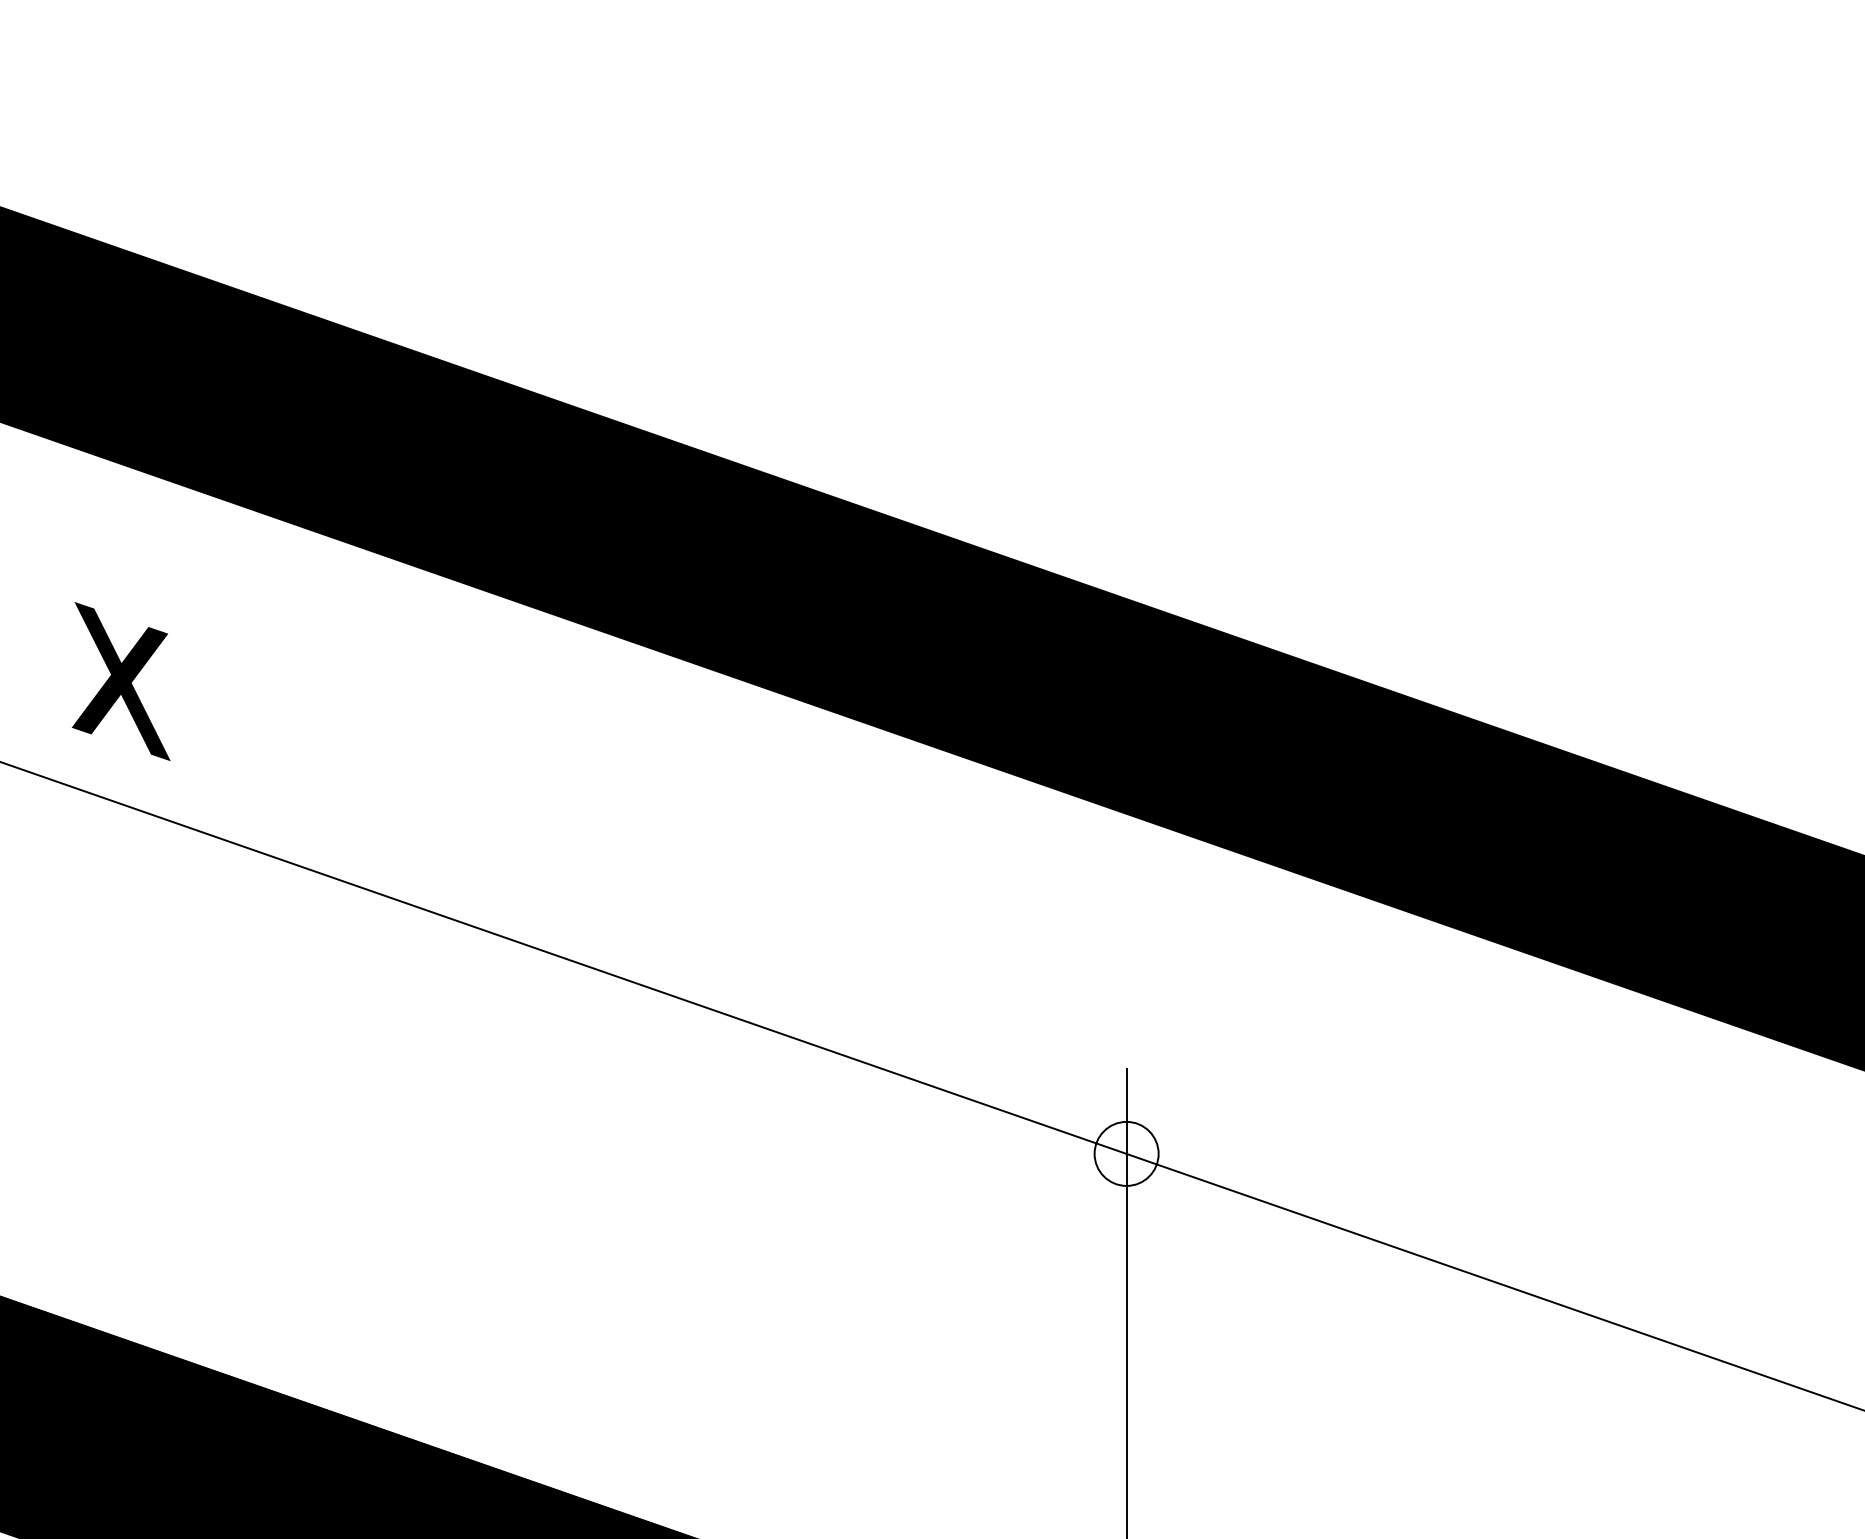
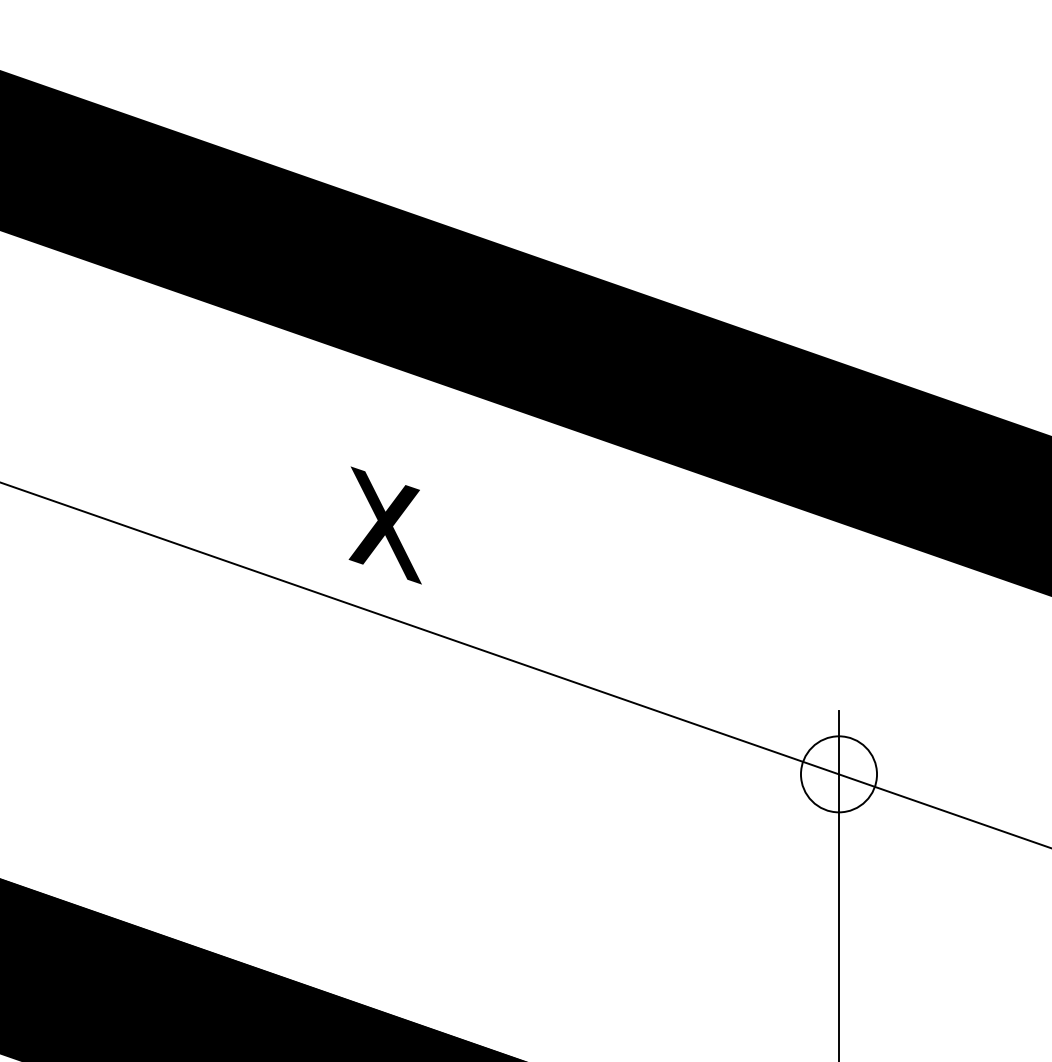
text: (121, 681) -> (385, 525), moved
circle: (1126, 1153) -> (838, 774), size x1.6

